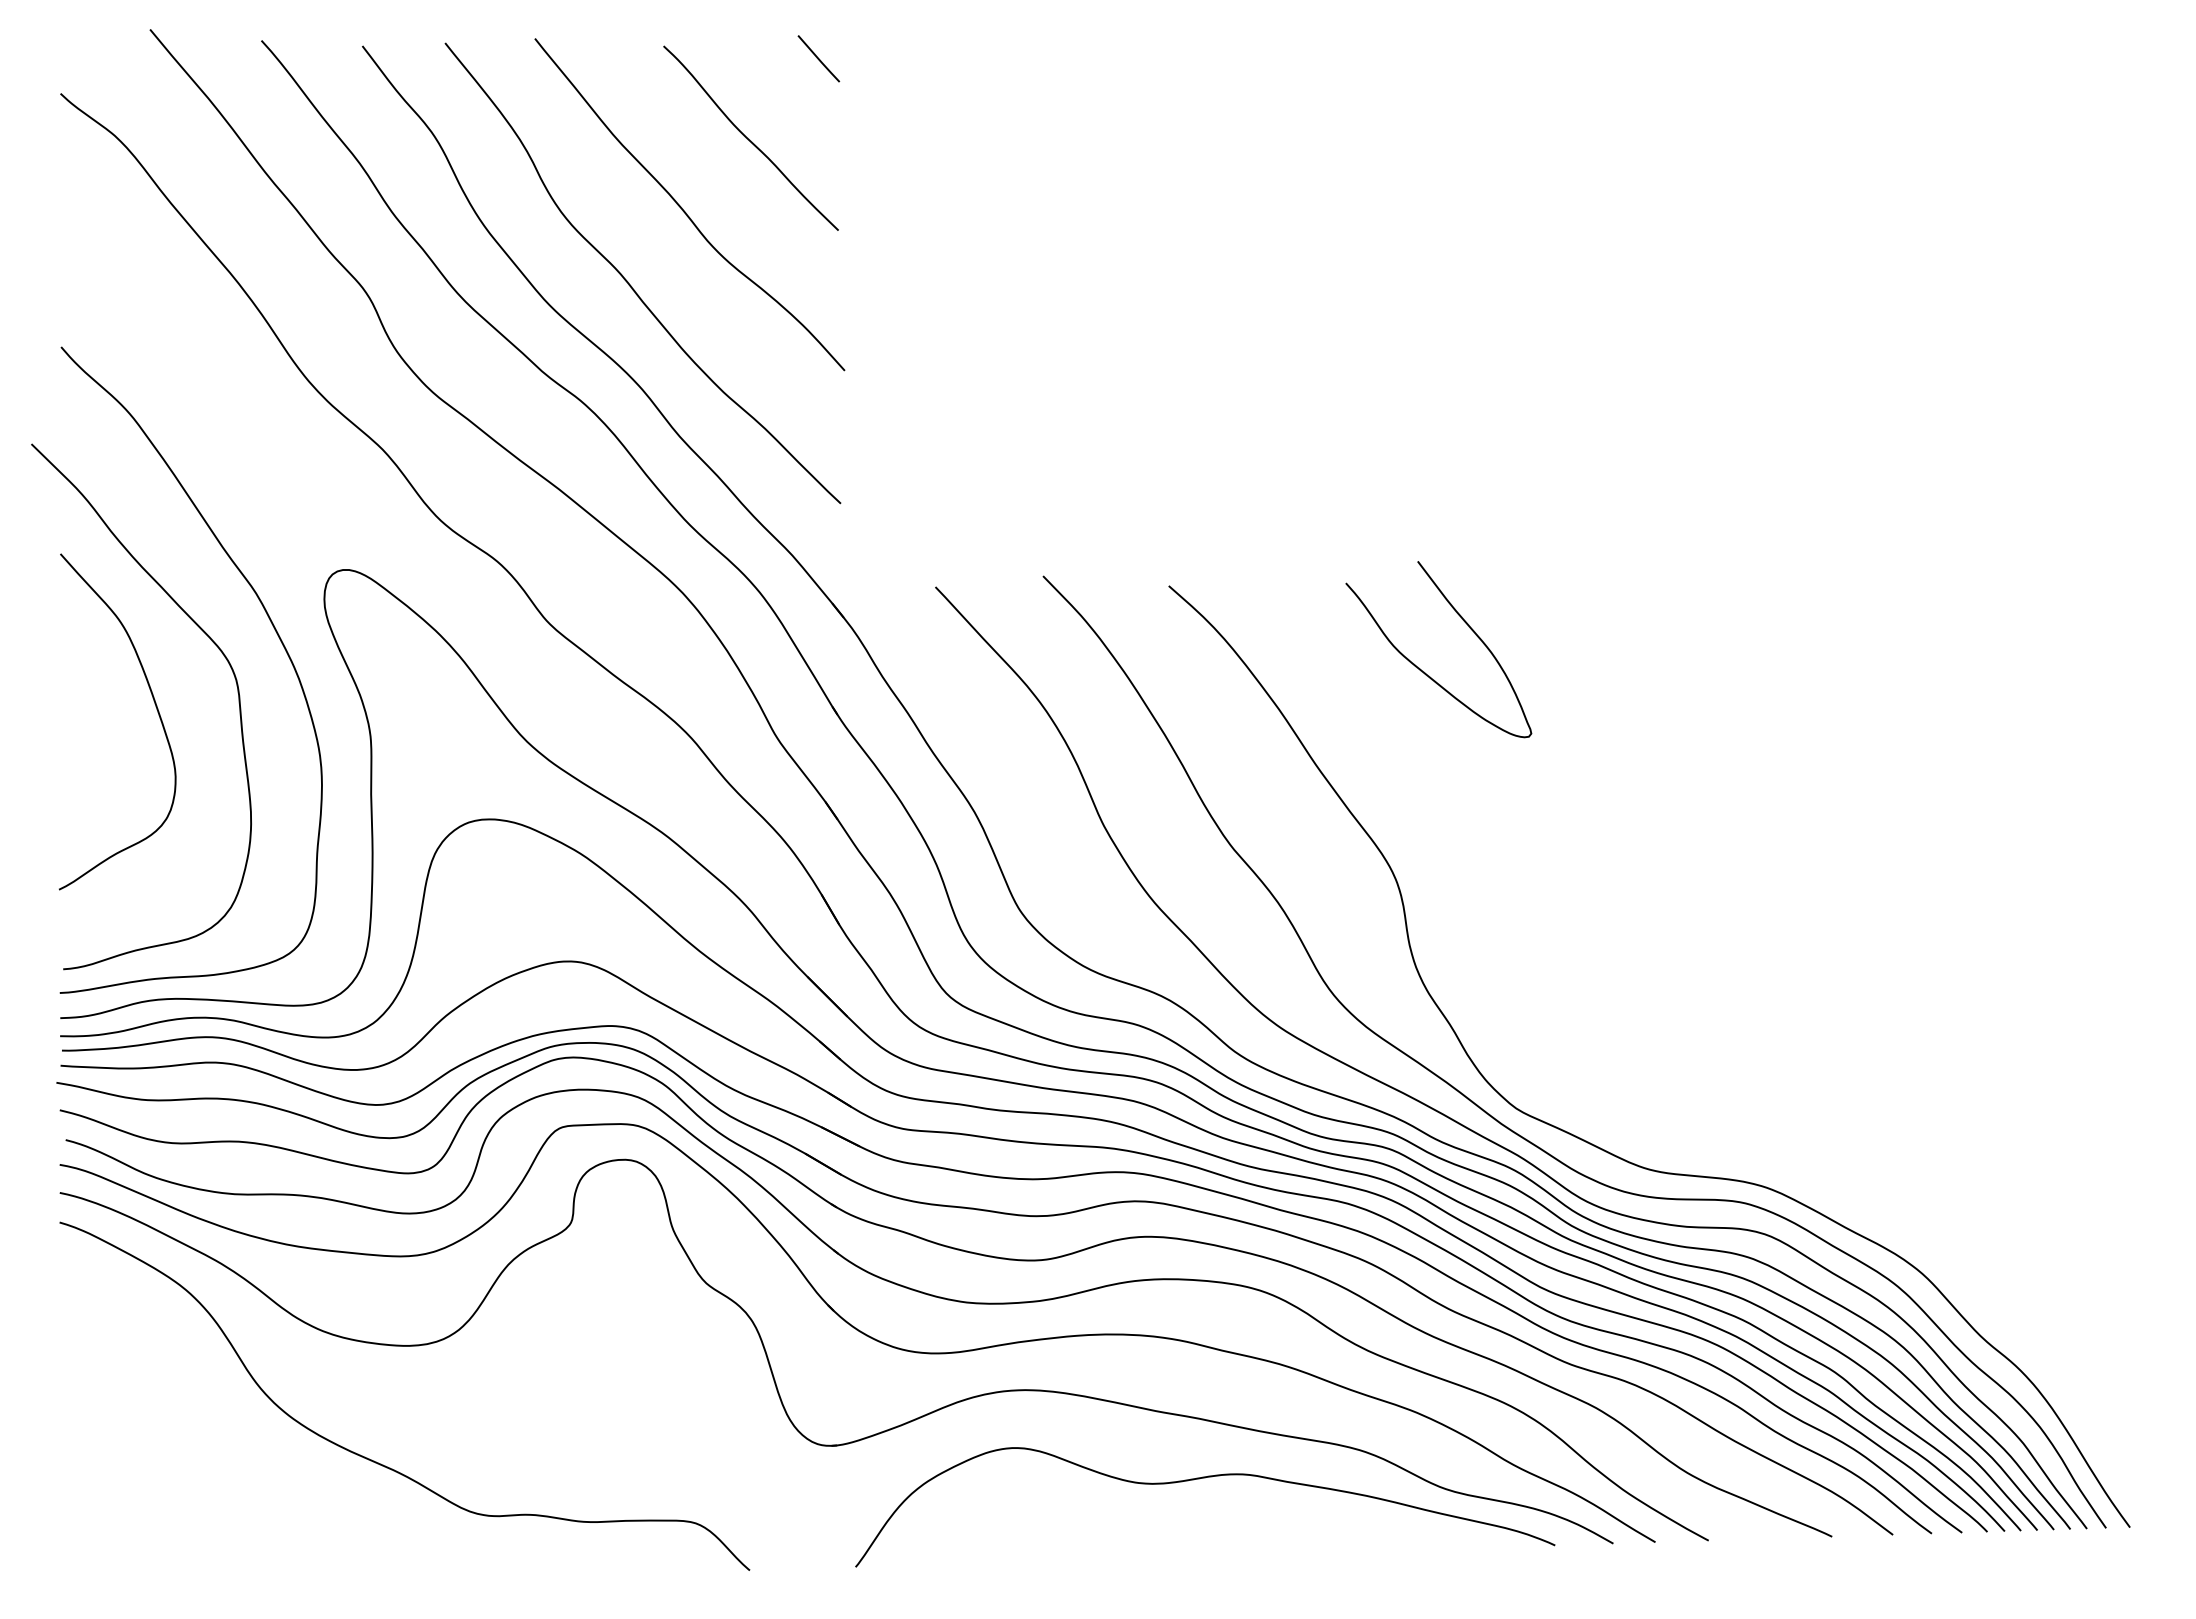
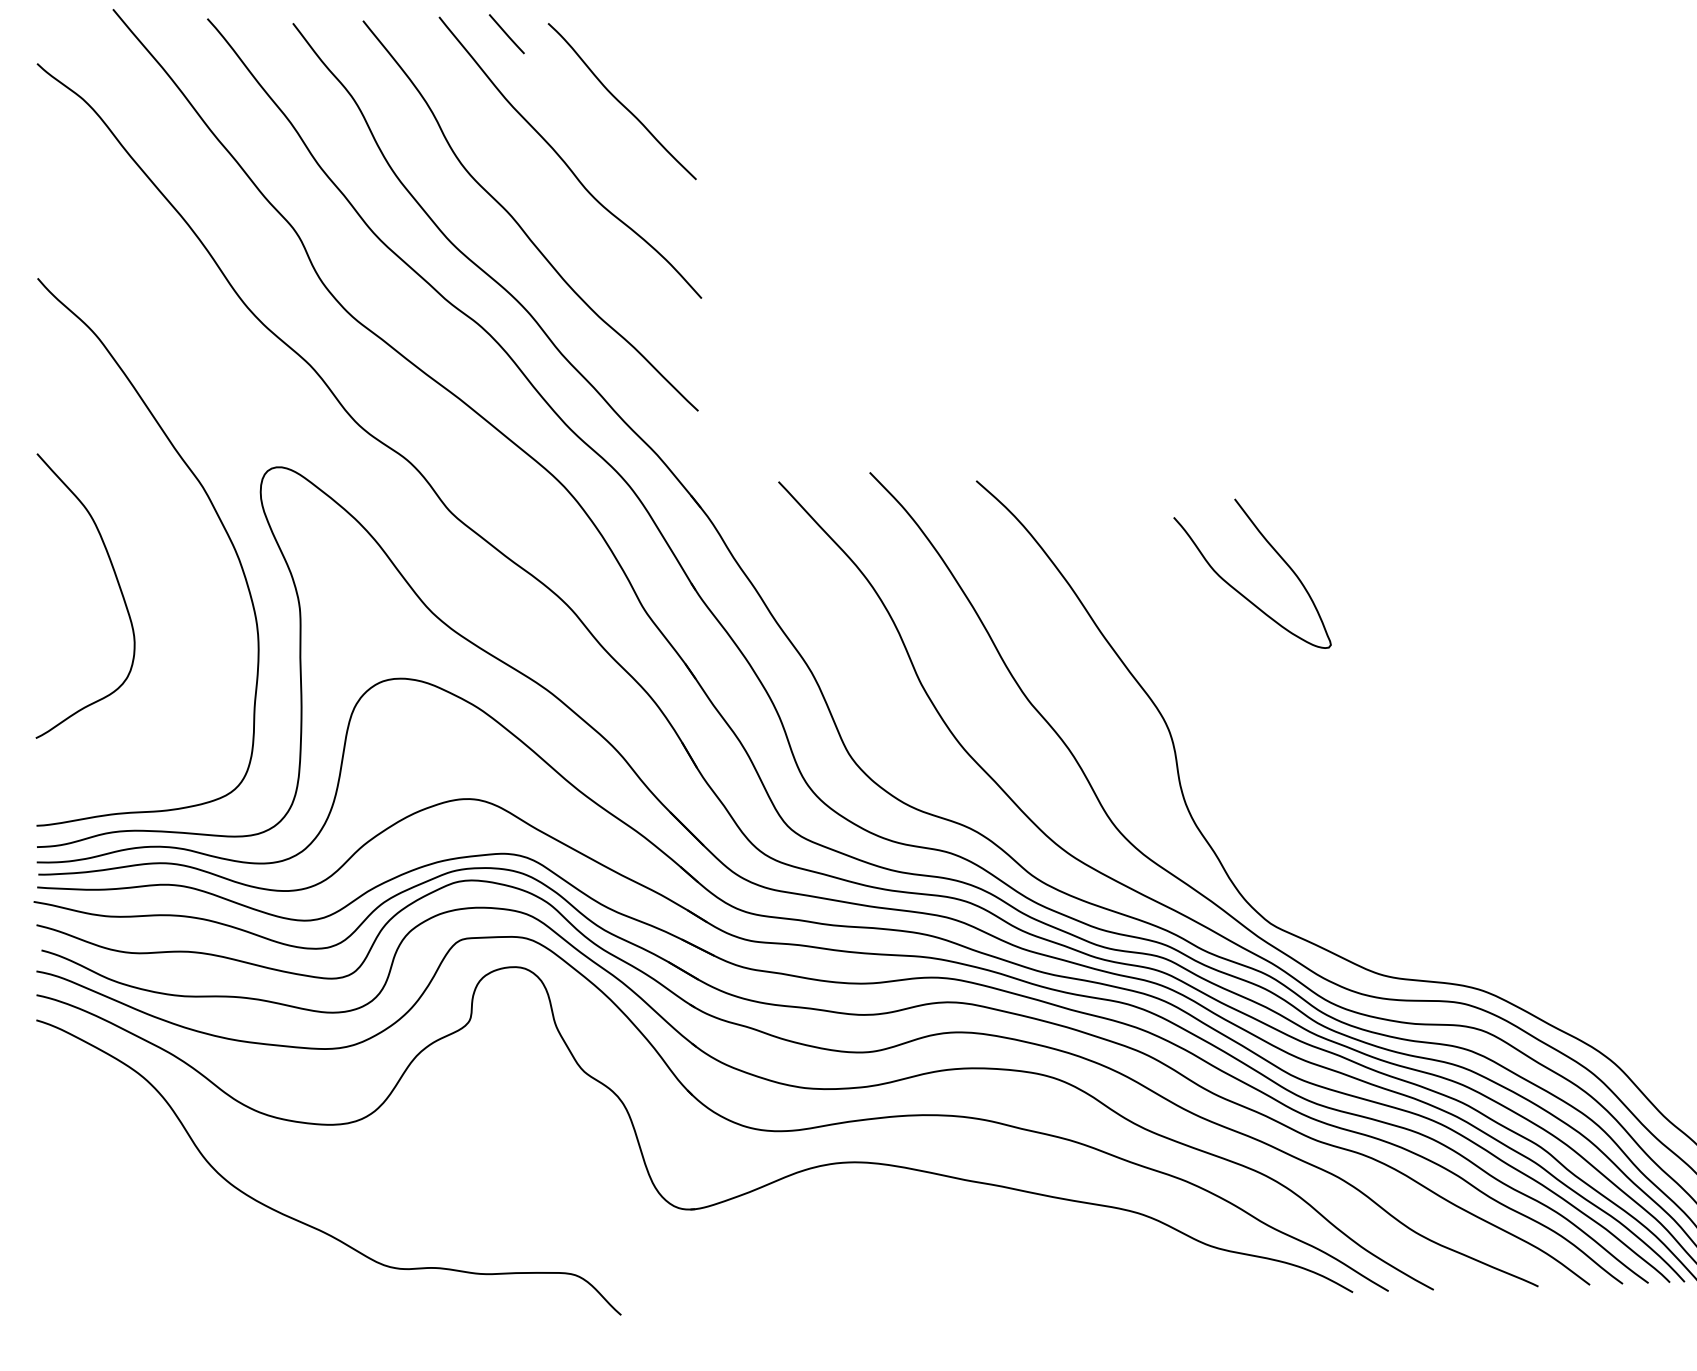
line: (818, 58) -> (506, 33), moved
curve: (212, 642) -> (165, 528), removed
curve: (1424, 671) -> (1240, 592), moved
curve: (1199, 1479) -> (1002, 1238), removed

